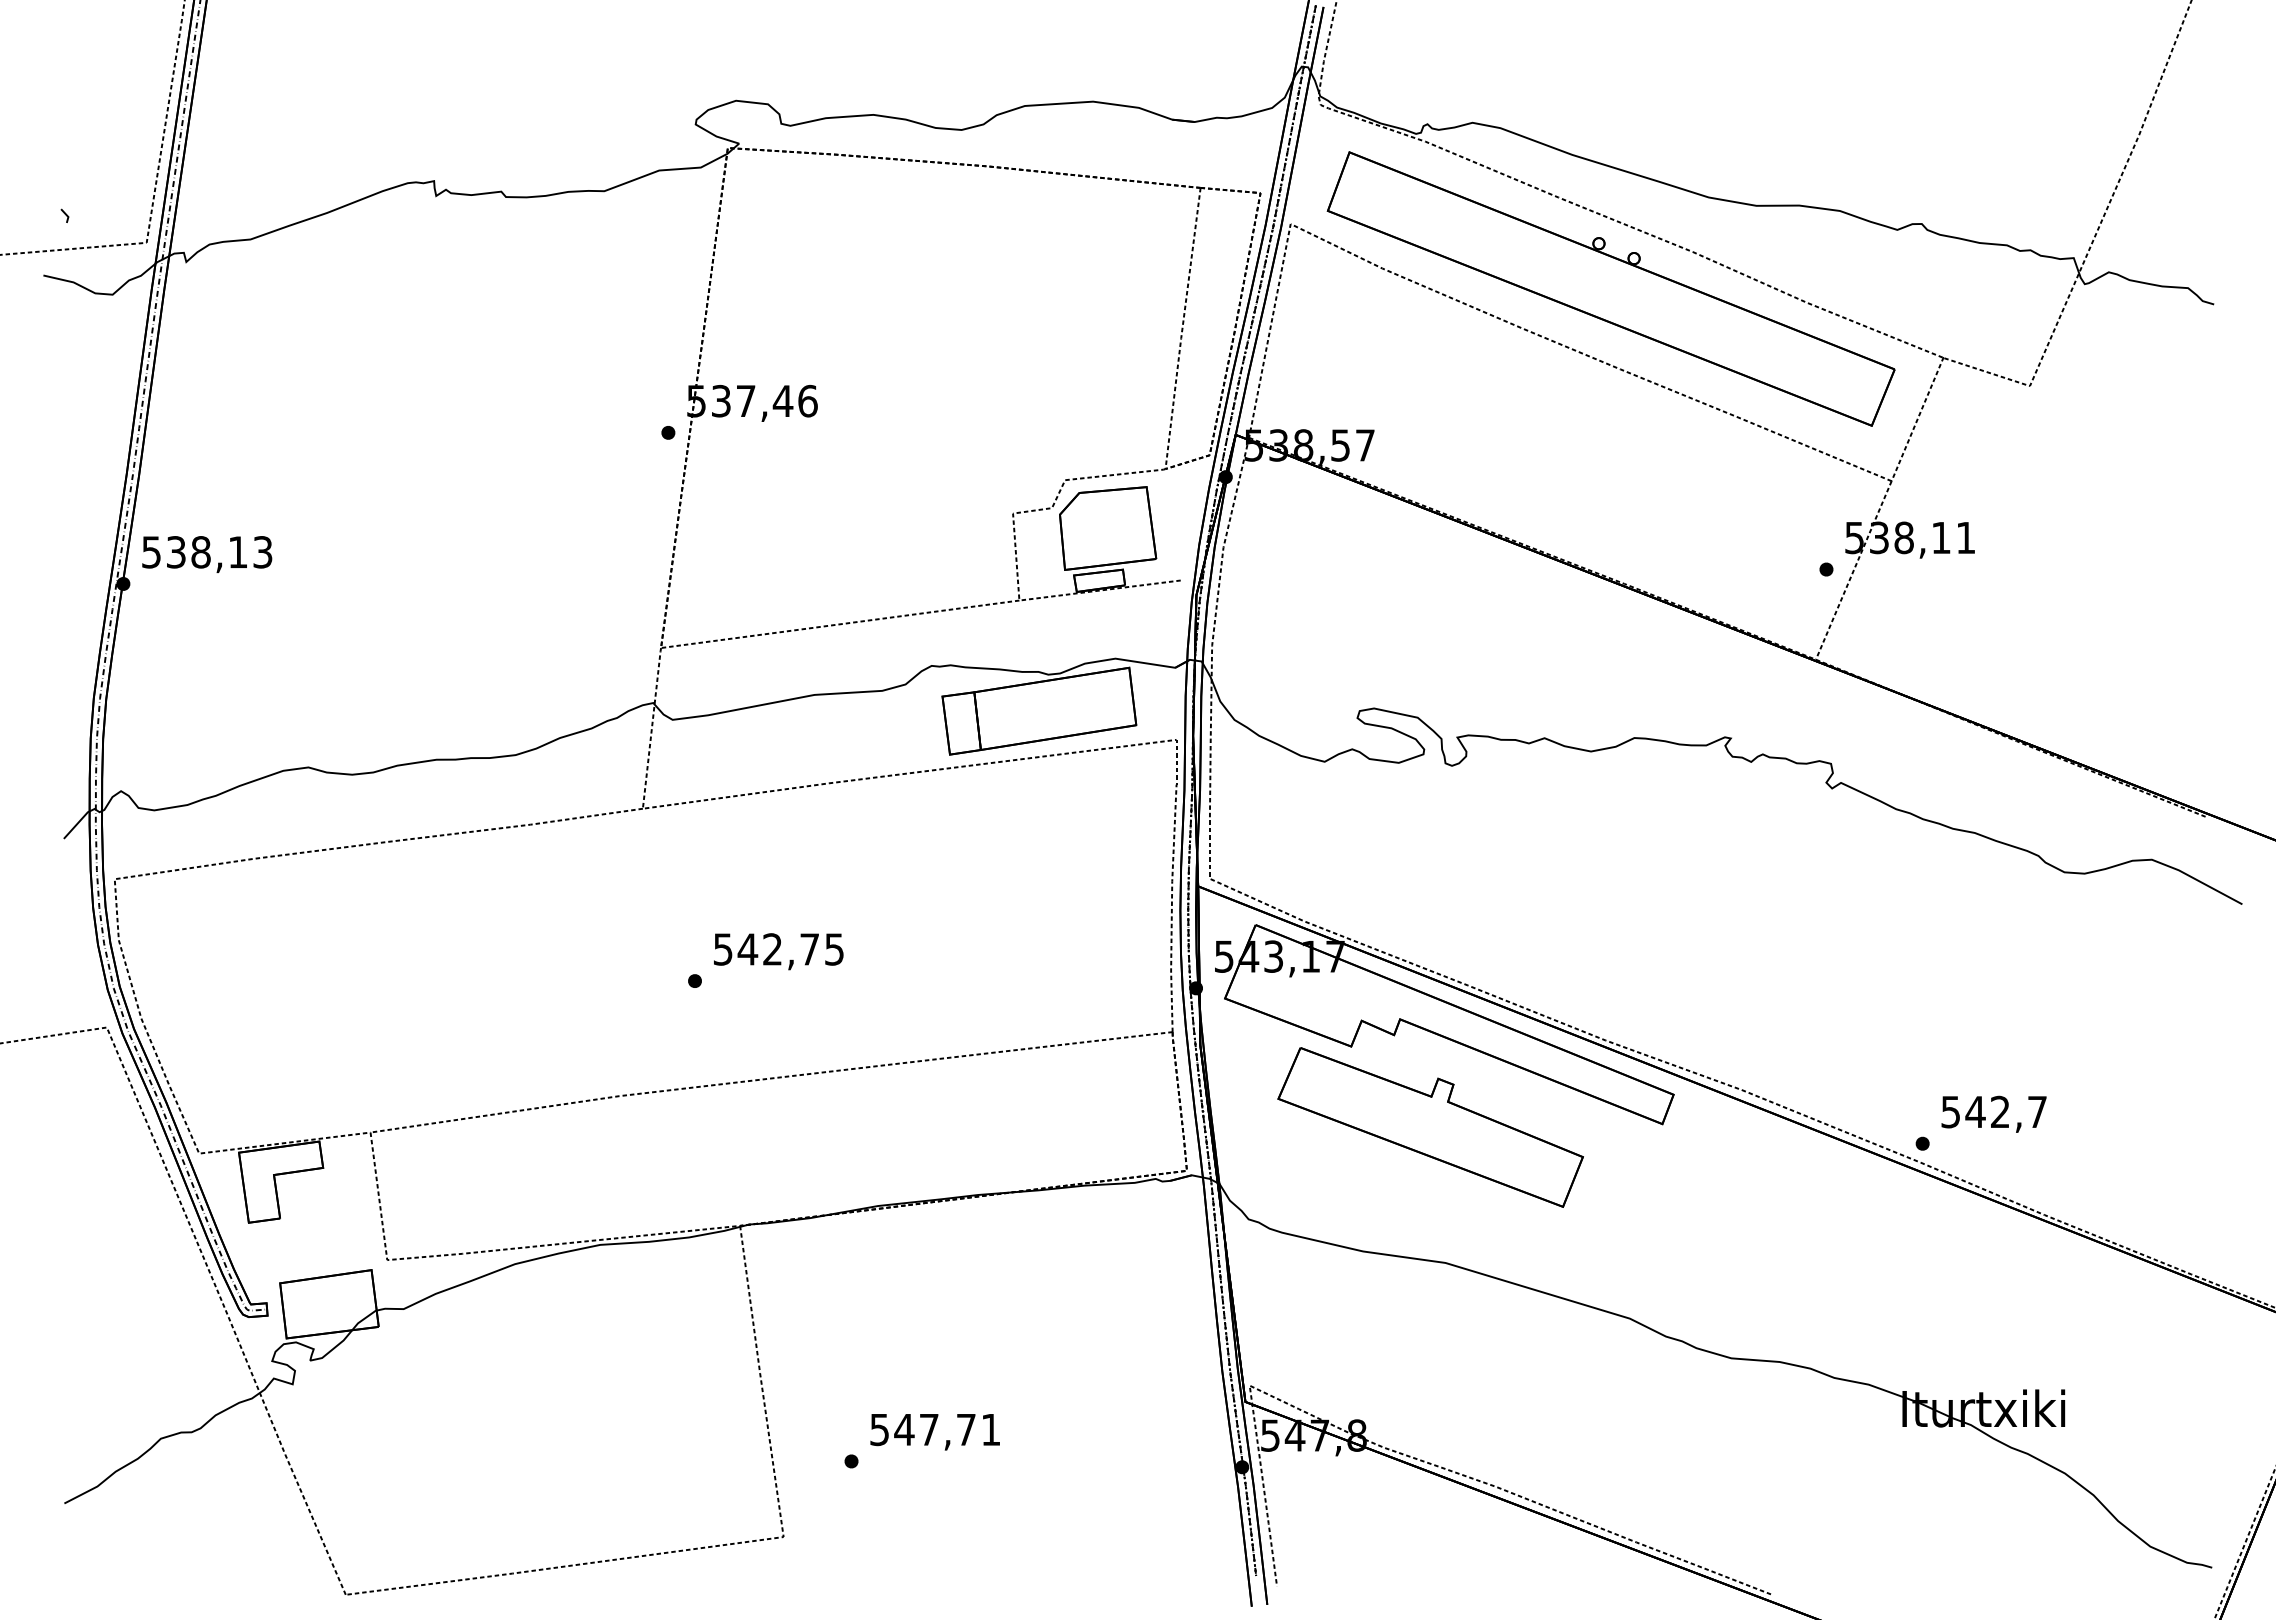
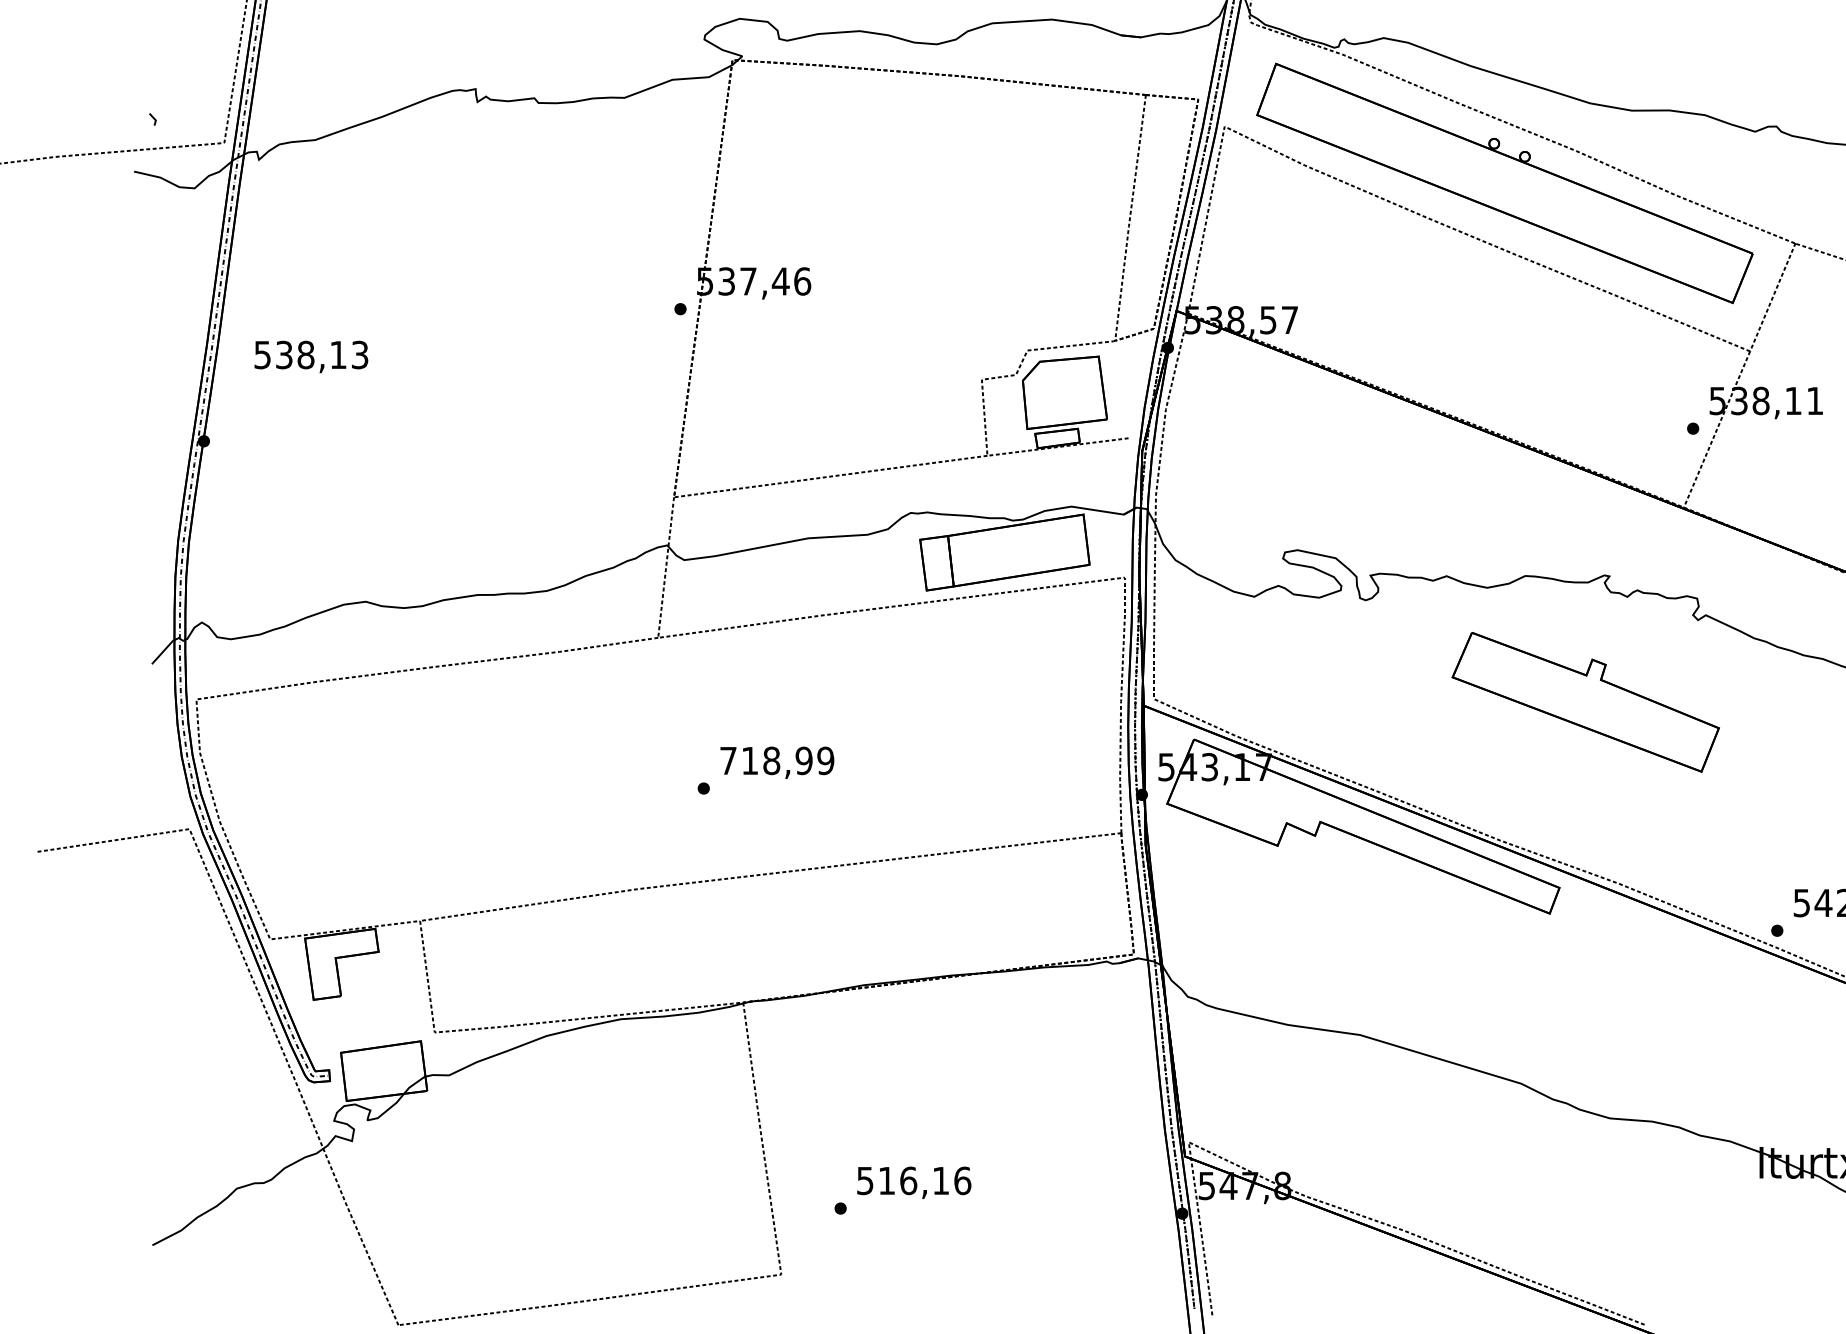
text: (207, 554) -> (311, 356), moved
text: (779, 949) -> (777, 760), 542,75 -> 718,99
part: (1430, 1127) -> (1585, 702), moved
text: (947, 1429) -> (924, 1180), 547,71 -> 516,16

